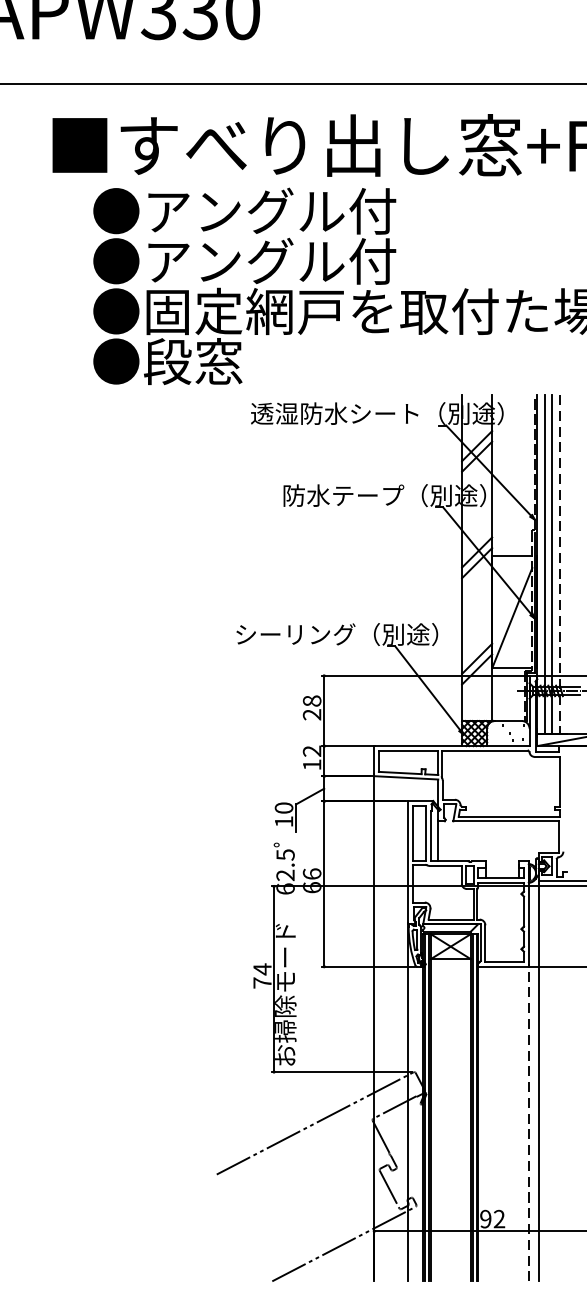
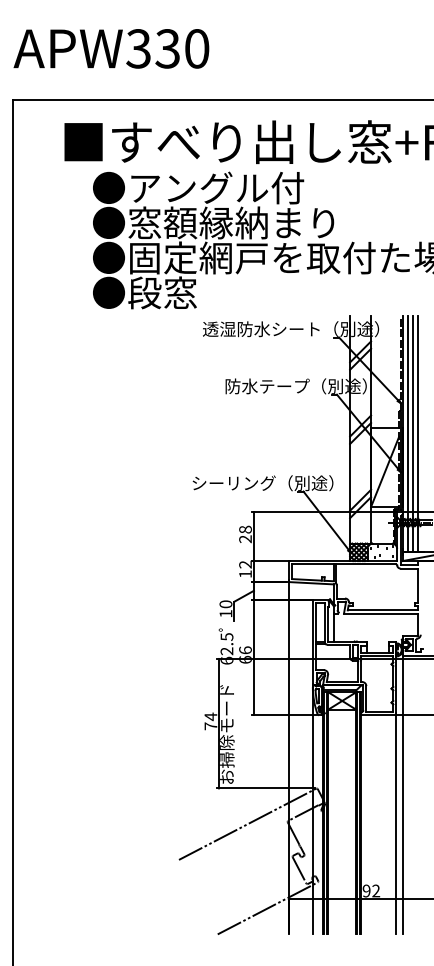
text: (292, 260) -> (231, 222), ●アングル付 -> ●窓額縁納まり
line: (560, 564) -> (418, 434), dashed -> solid
line: (528, 1122) -> (396, 823), dashed -> solid

